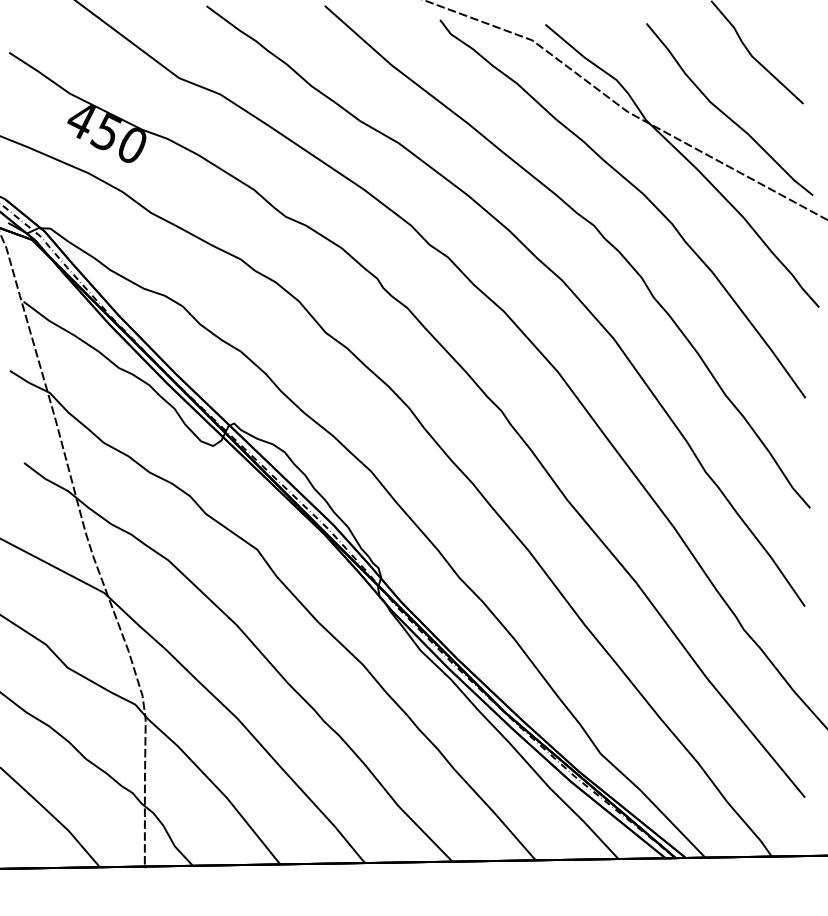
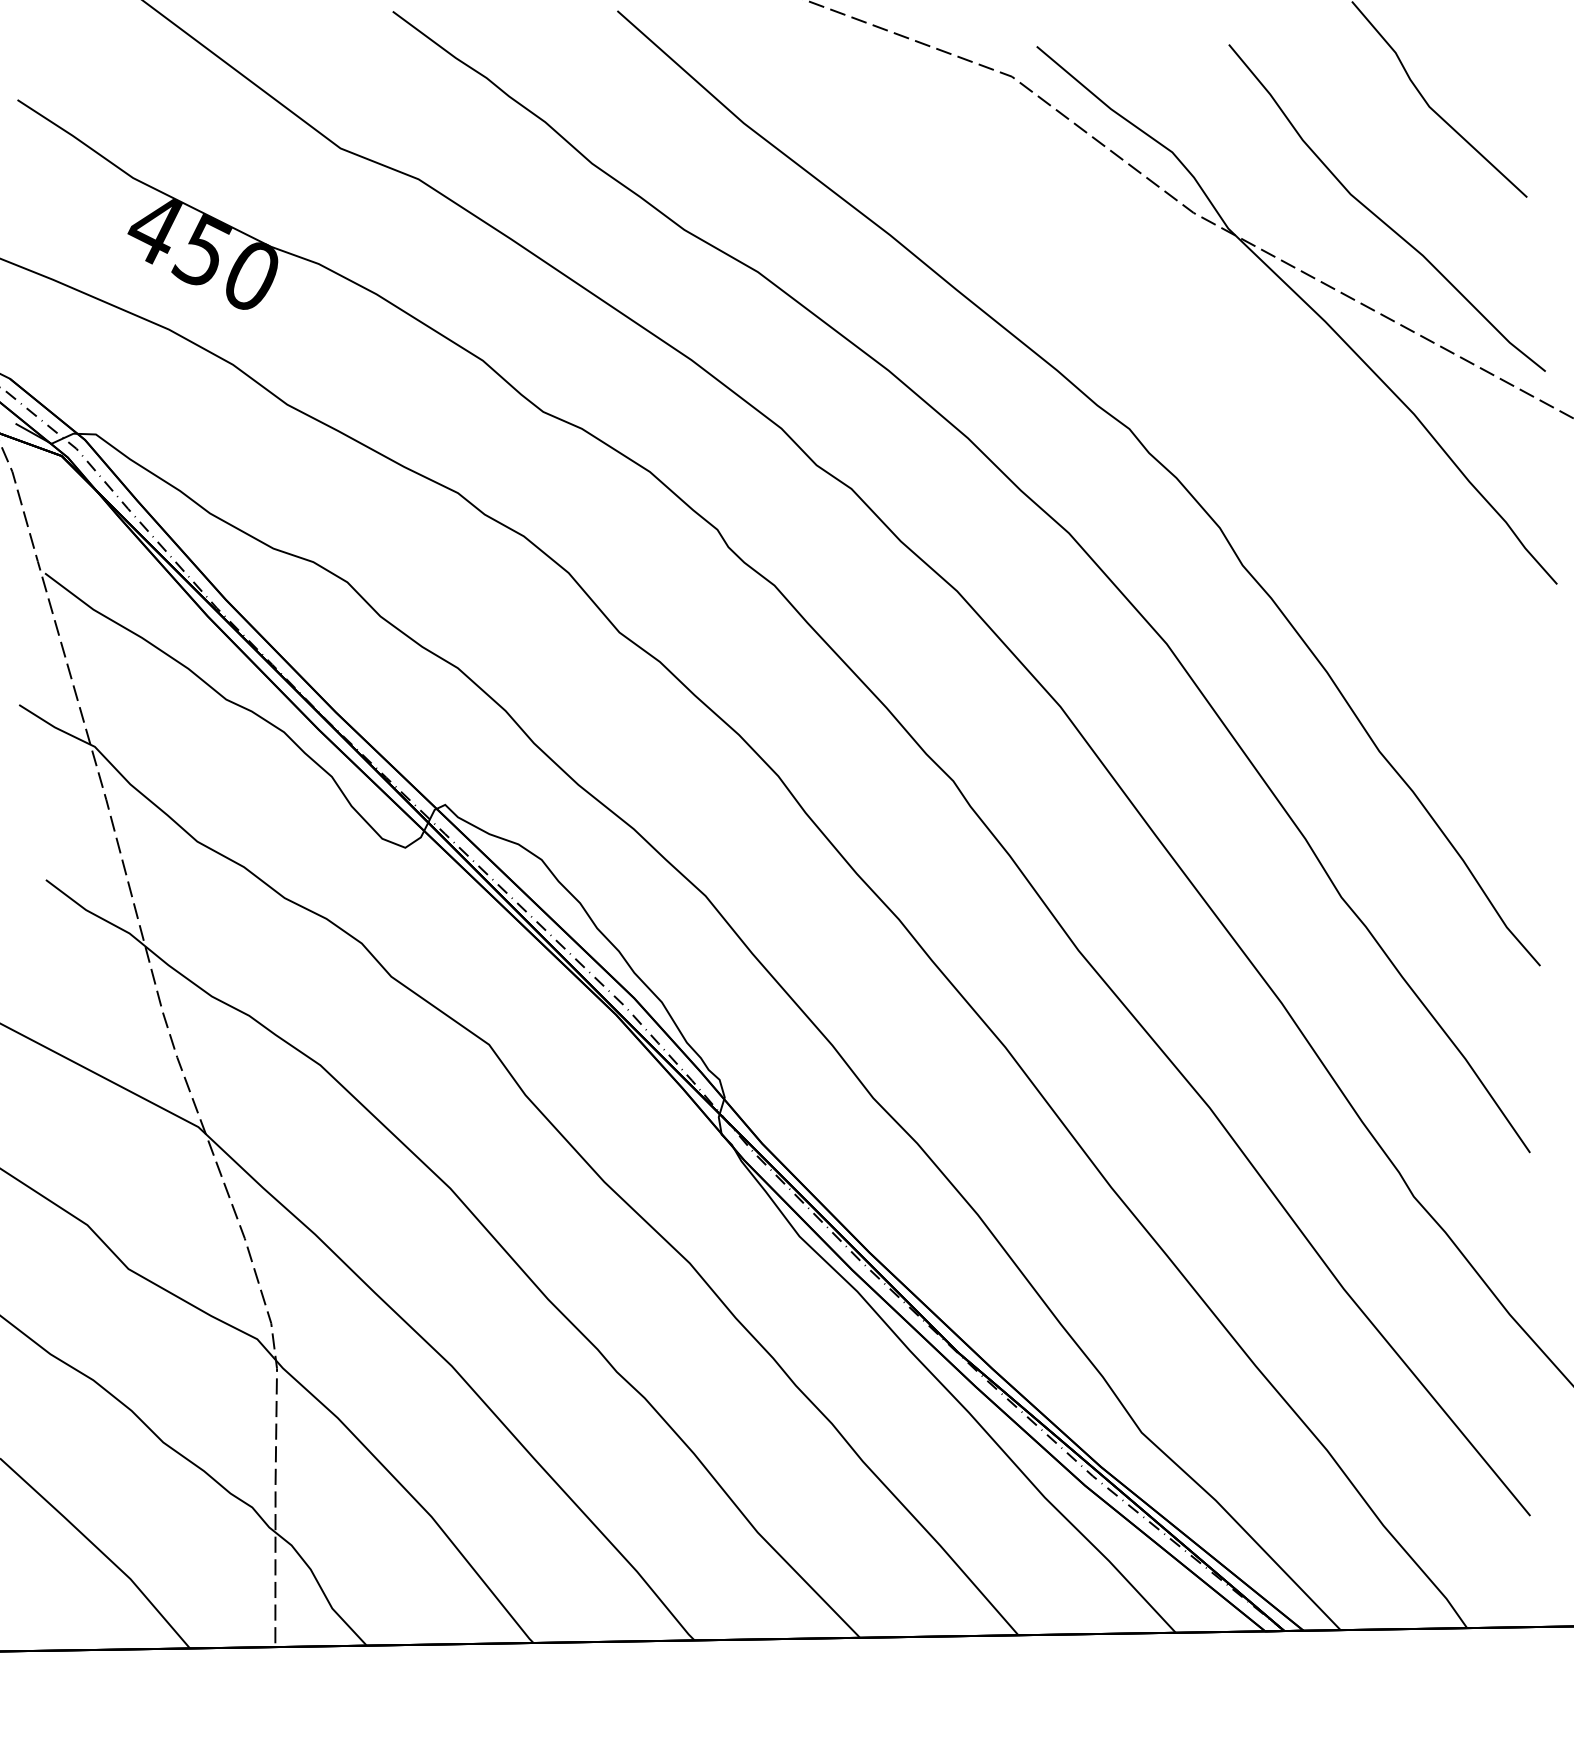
curve: (638, 191) -> (1213, 363), removed

